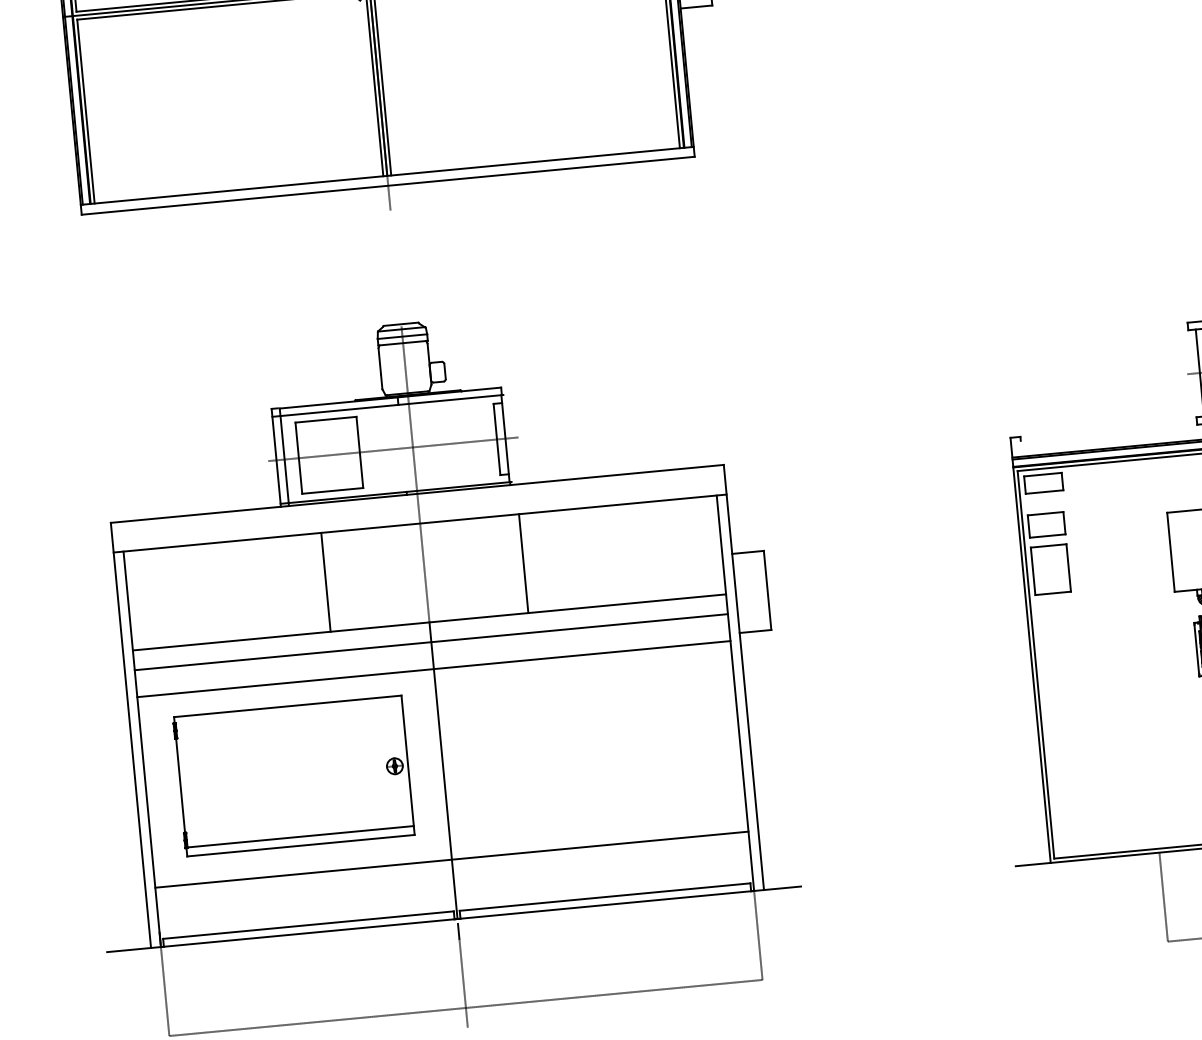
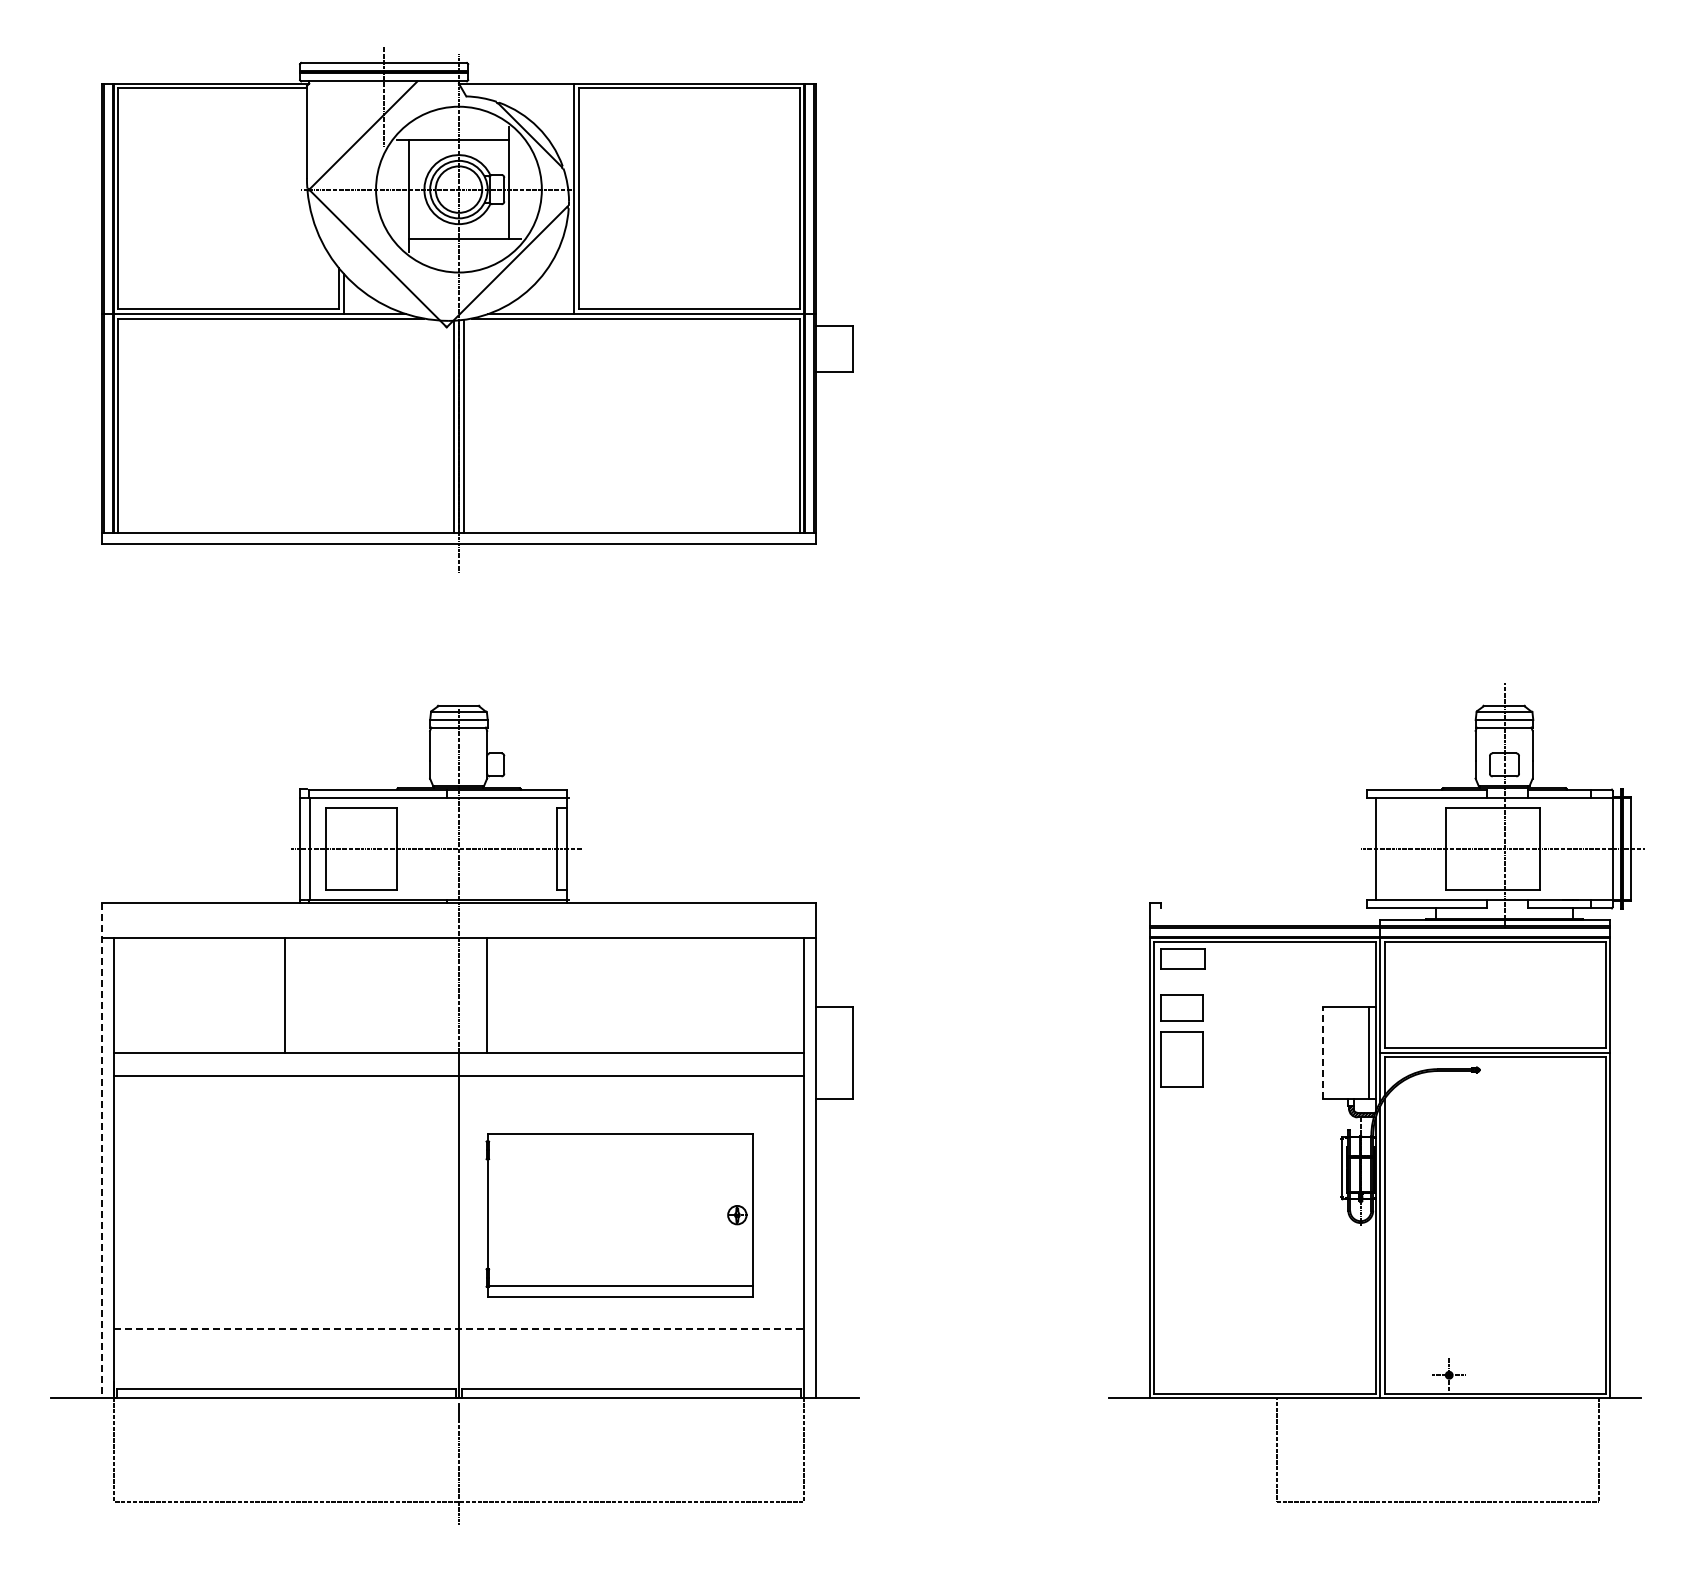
line: (1170, 552) -> (1322, 1052), solid -> dashed
line: (523, 562) -> (487, 994), moved
line: (325, 581) -> (284, 994), moved
line: (433, 669) -> (458, 1107), removed
line: (131, 735) -> (102, 1150), solid -> dashed
part: (293, 776) -> (619, 1215), moved
line: (452, 859) -> (459, 1329), solid -> dashed

